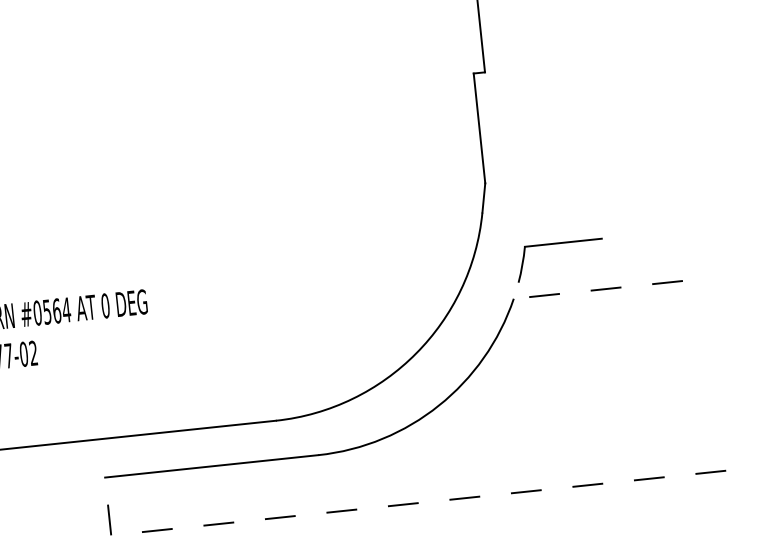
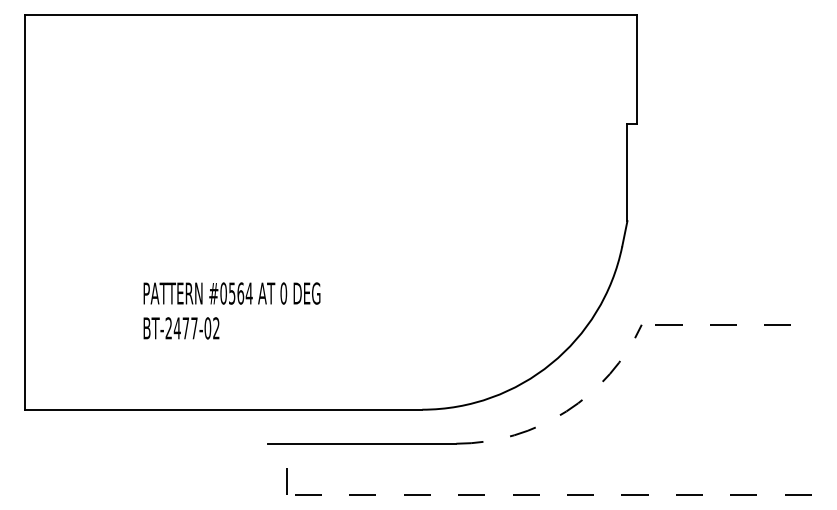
part: (557, 243) -> (685, 280), removed
arc: (439, 405) -> (566, 411), solid -> dashed
line: (109, 520) -> (286, 481), moved

